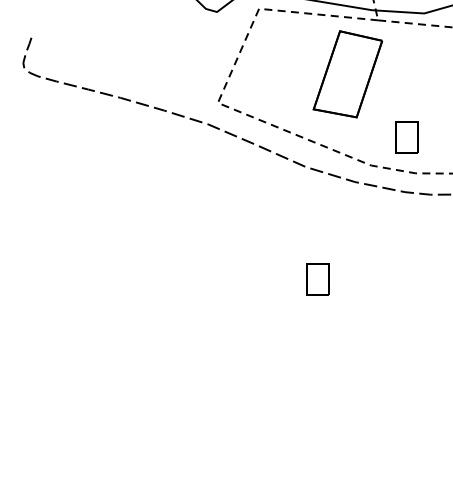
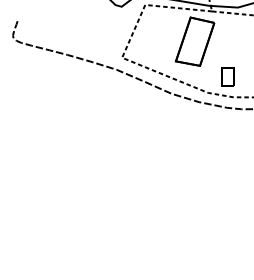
part: (316, 278) -> (177, 156), removed

